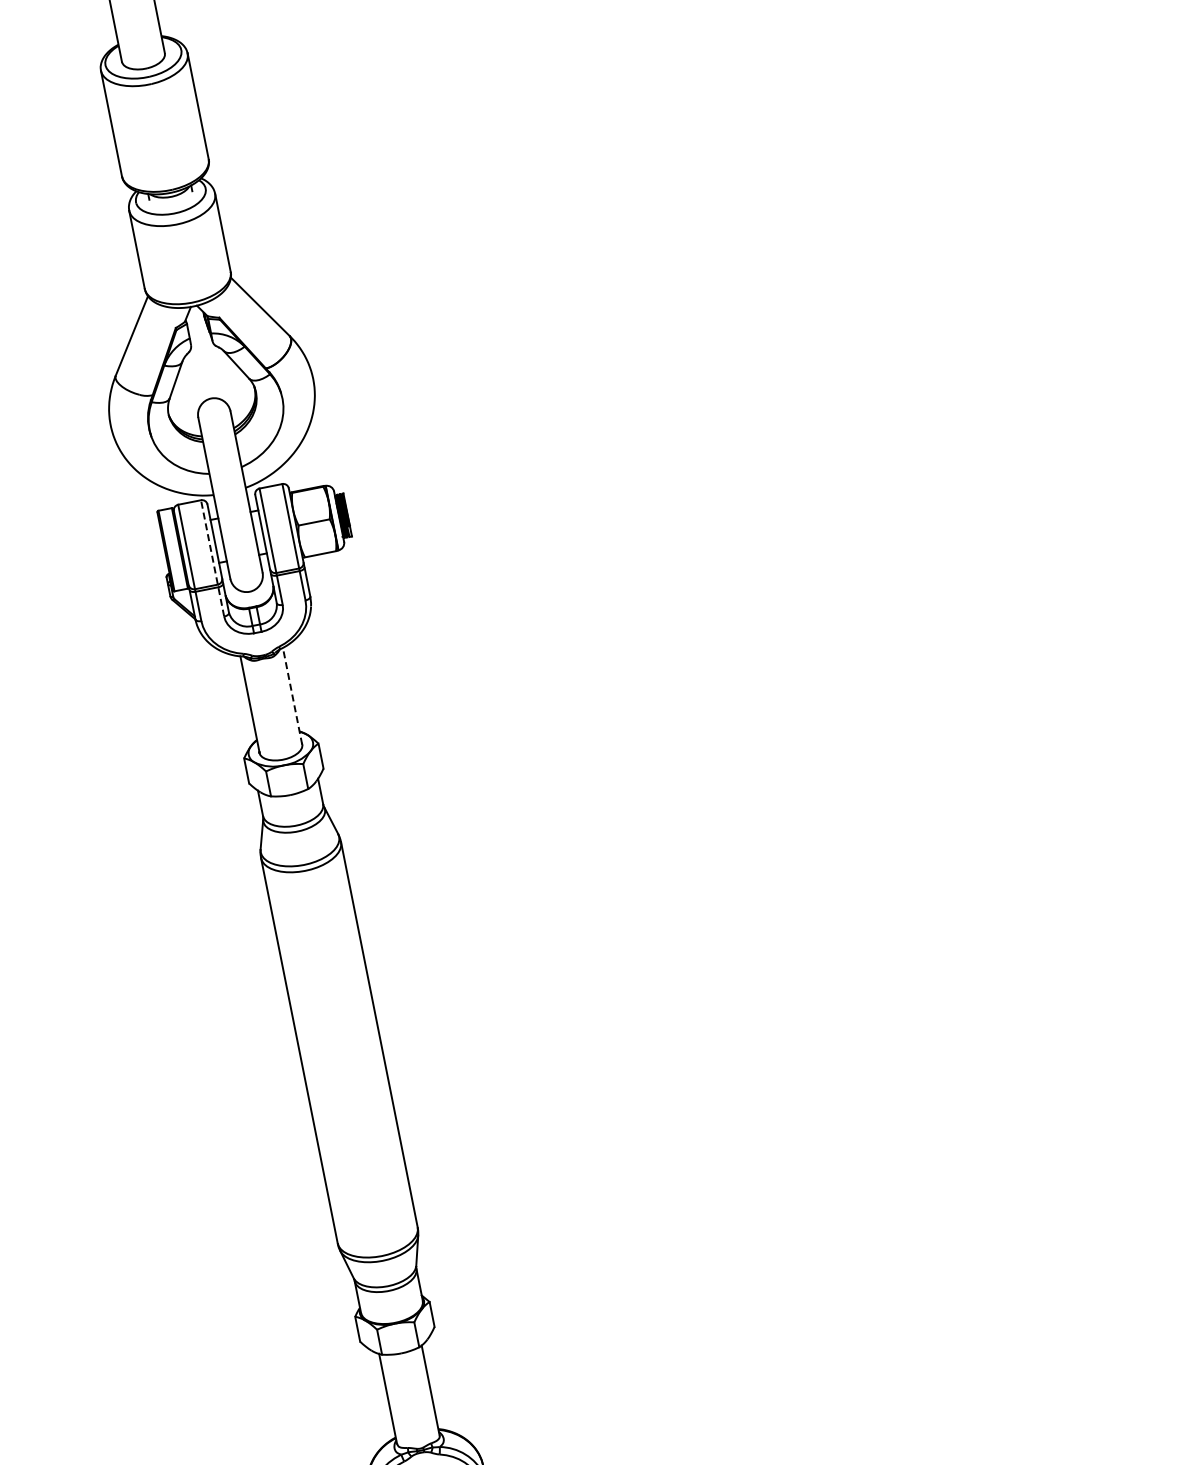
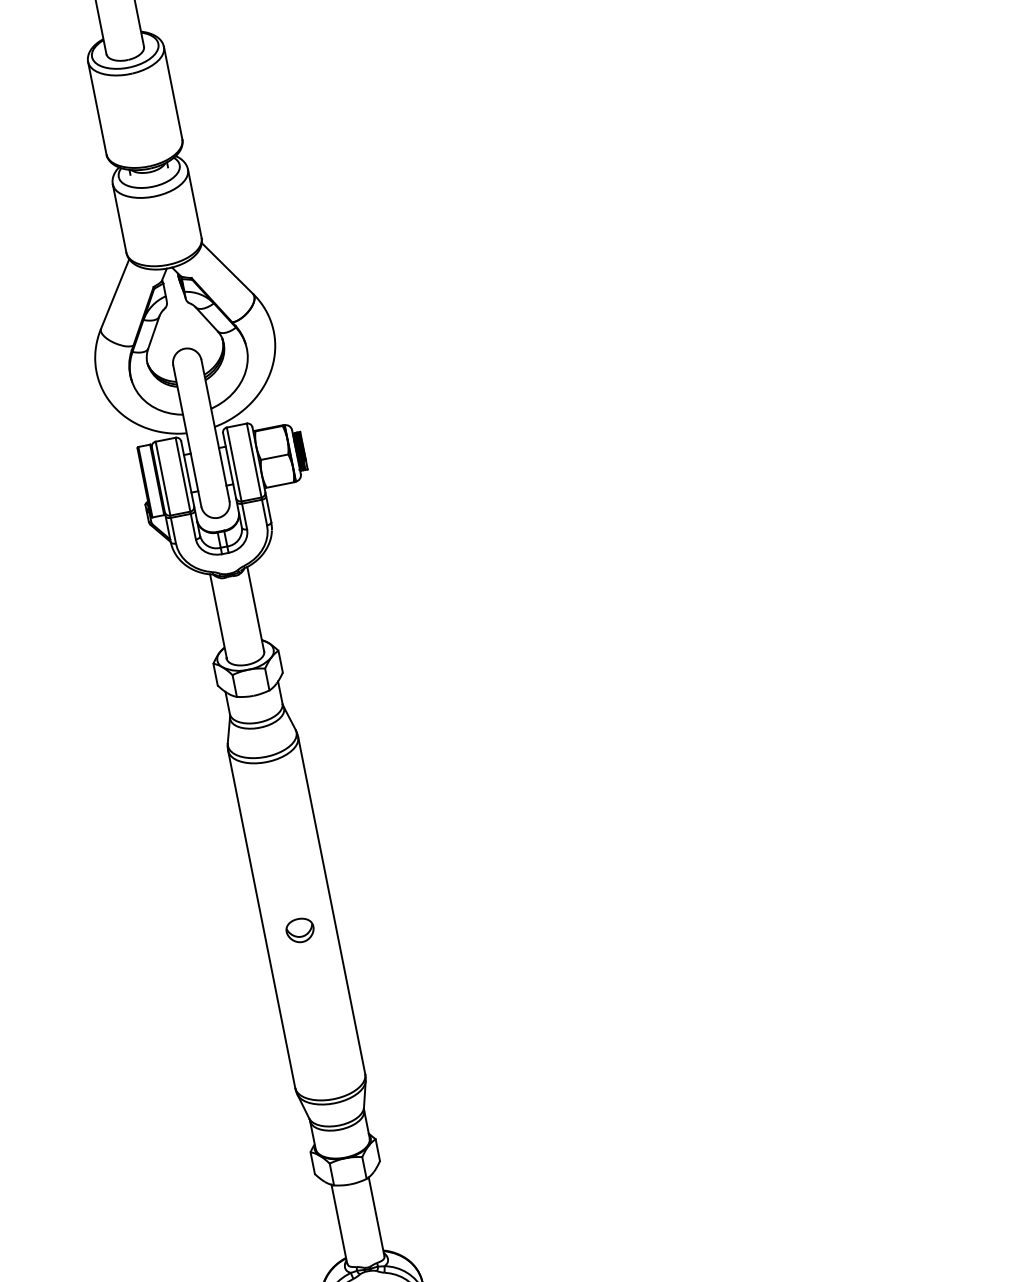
line: (212, 557) -> (185, 487), dashed -> solid
line: (292, 695) -> (255, 608), dashed -> solid
part: (342, 1063) -> (299, 930), added

